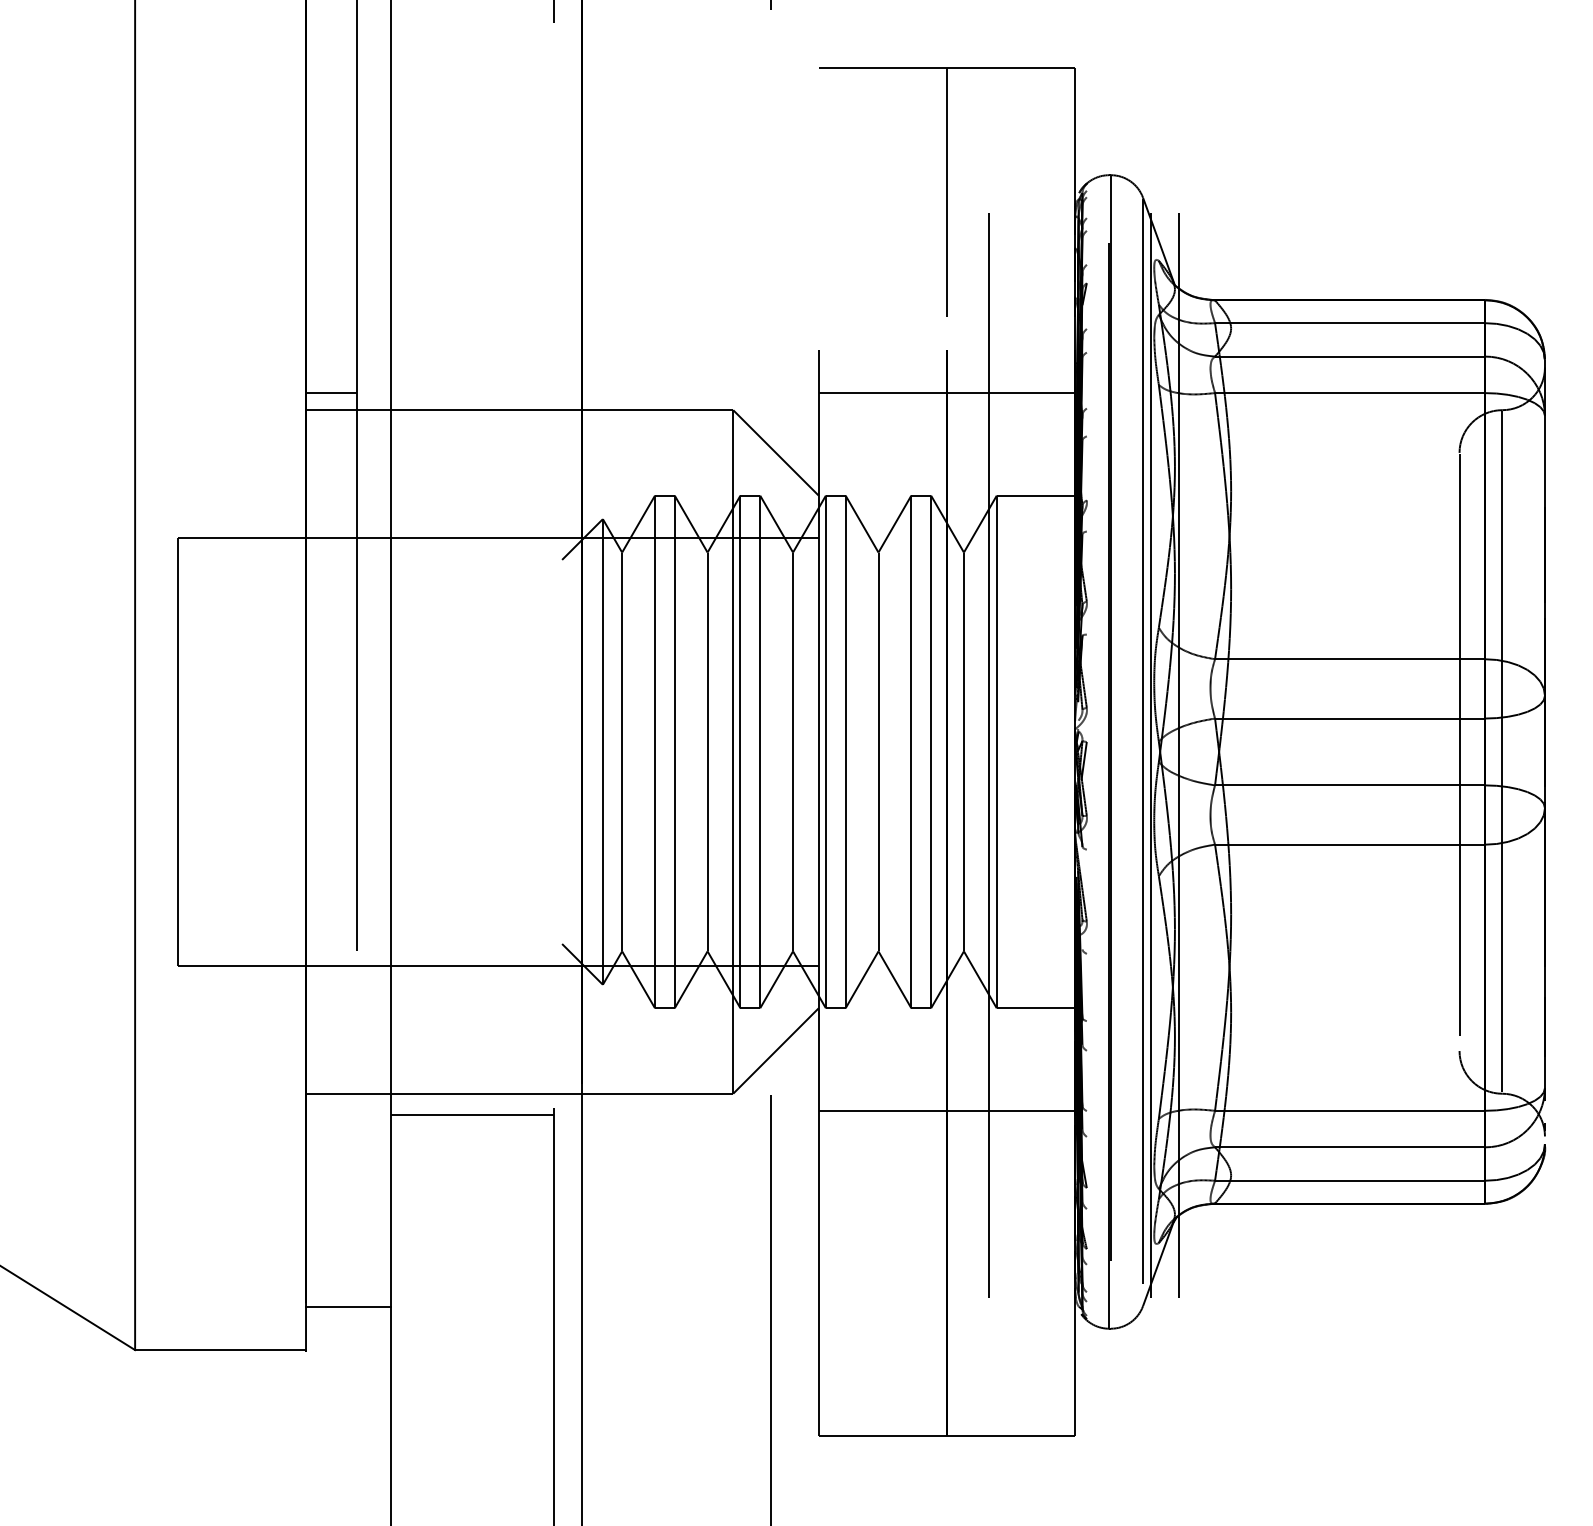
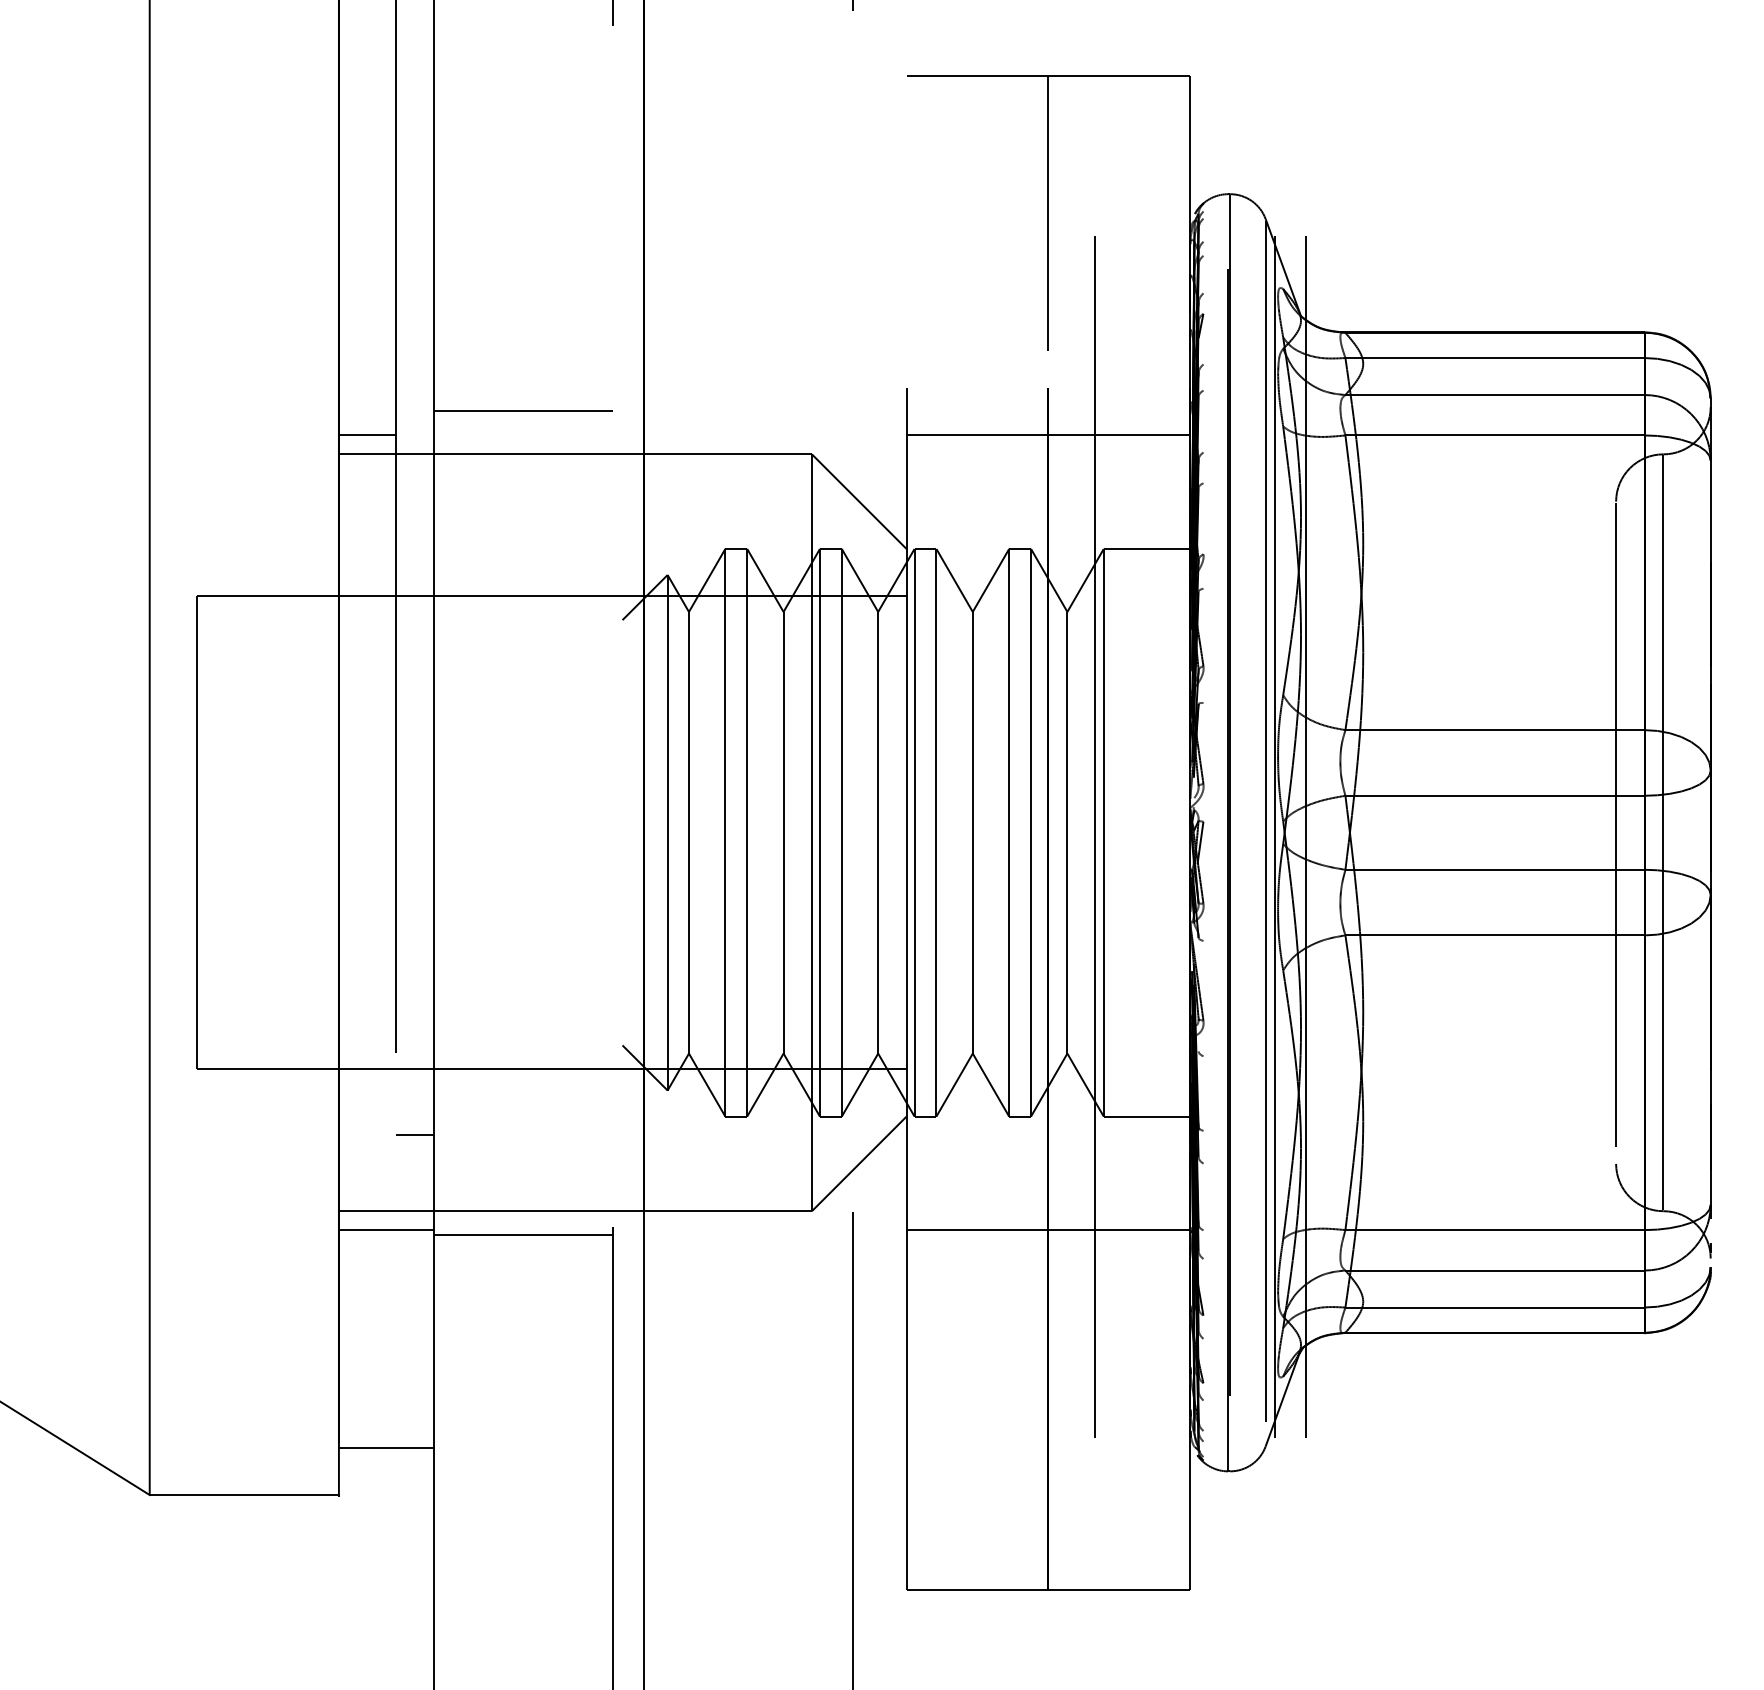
line: (472, 370) -> (523, 410), added
line: (374, 1024) -> (414, 1134), added
line: (348, 1110) -> (385, 1229), added

